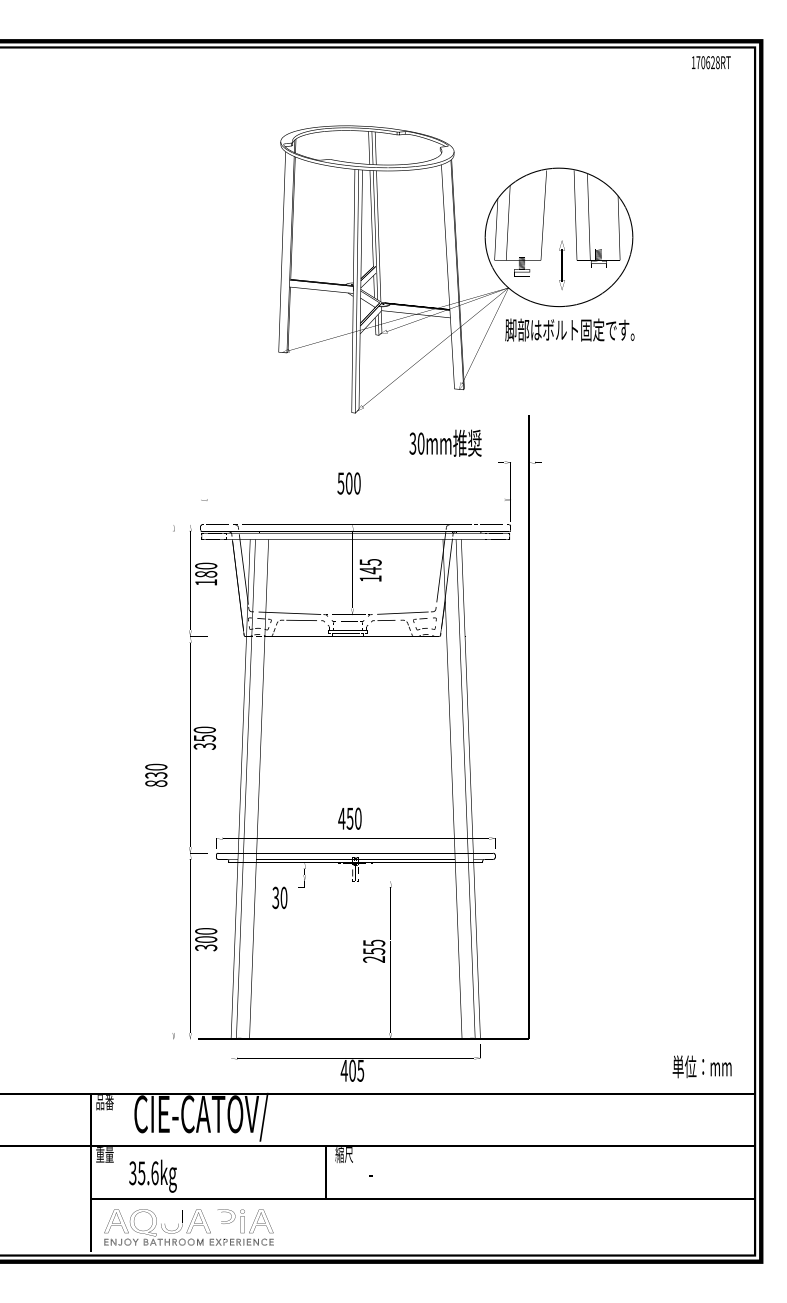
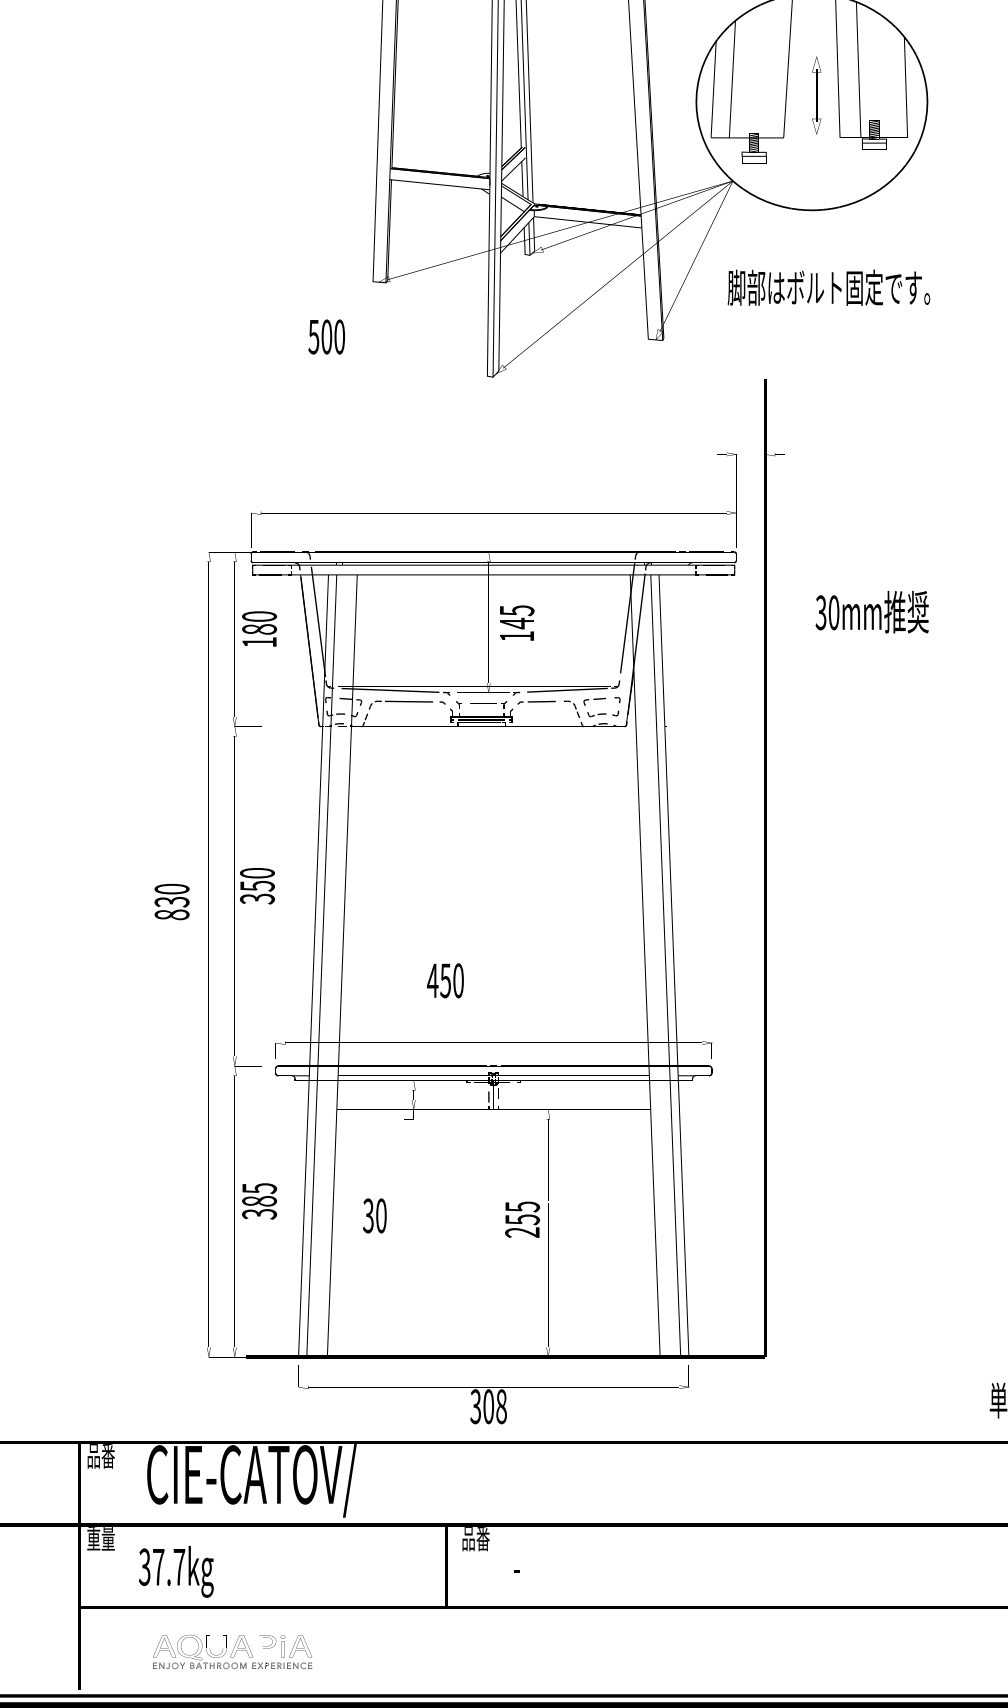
part: (561, 264) -> (815, 94), moved
text: (569, 329) -> (828, 286), moved
text: (445, 442) -> (872, 610), moved
text: (348, 483) -> (325, 336), moved
text: (156, 774) -> (172, 900), moved
text: (349, 818) -> (444, 980), moved
text: (279, 897) -> (374, 1215), moved
text: (206, 935) -> (260, 1194), 300 -> 385
text: (352, 1070) -> (488, 1406), 405 -> 308
text: (344, 1155) -> (476, 1539), 縮尺 -> 品番
text: (148, 1173) -> (169, 1567), 35.6kg -> 37.7kg
part: (188, 1227) -> (231, 1652), size x0.6

